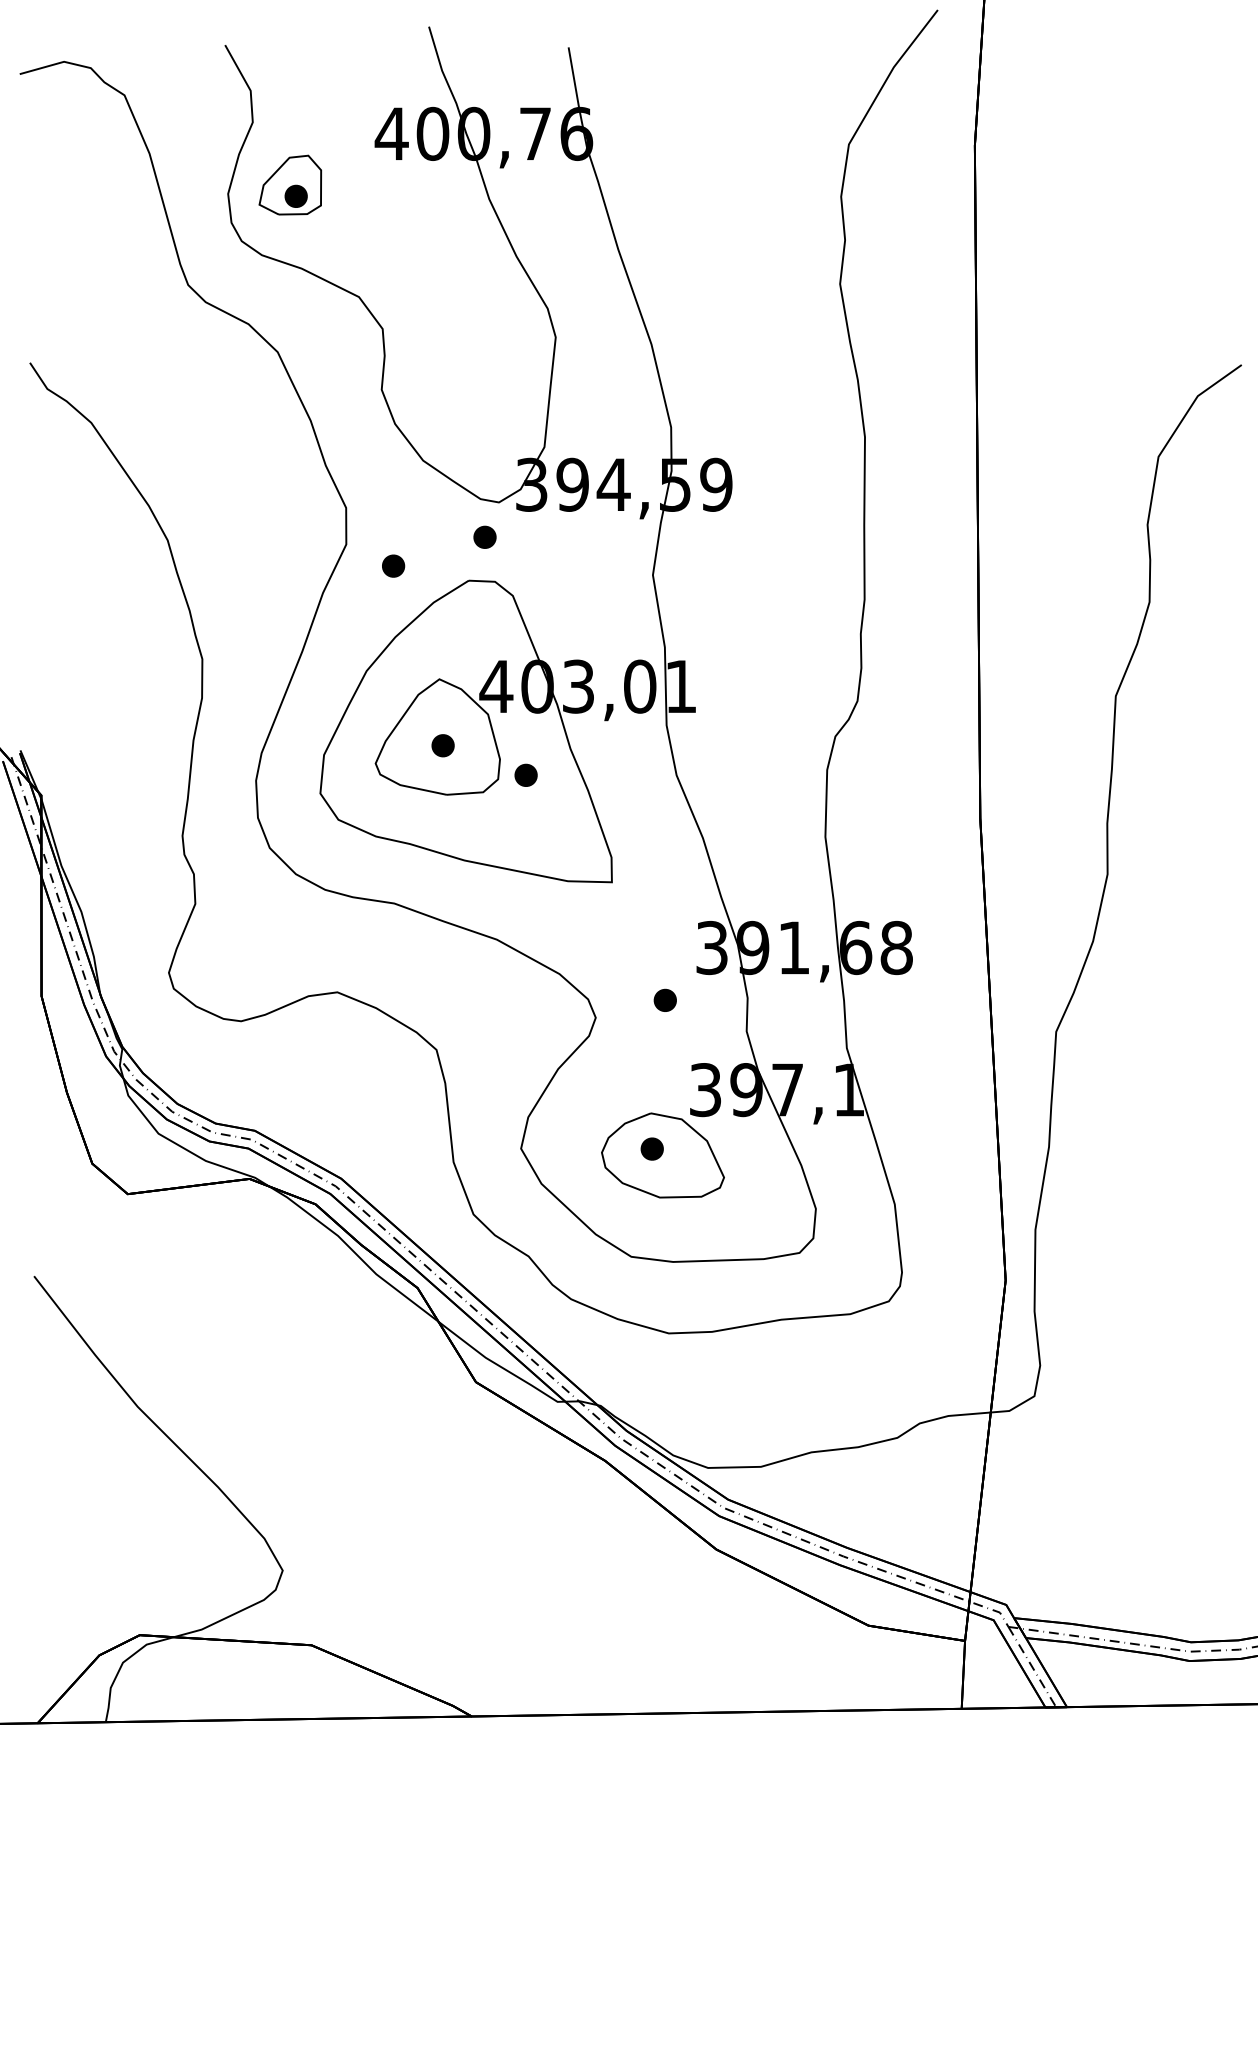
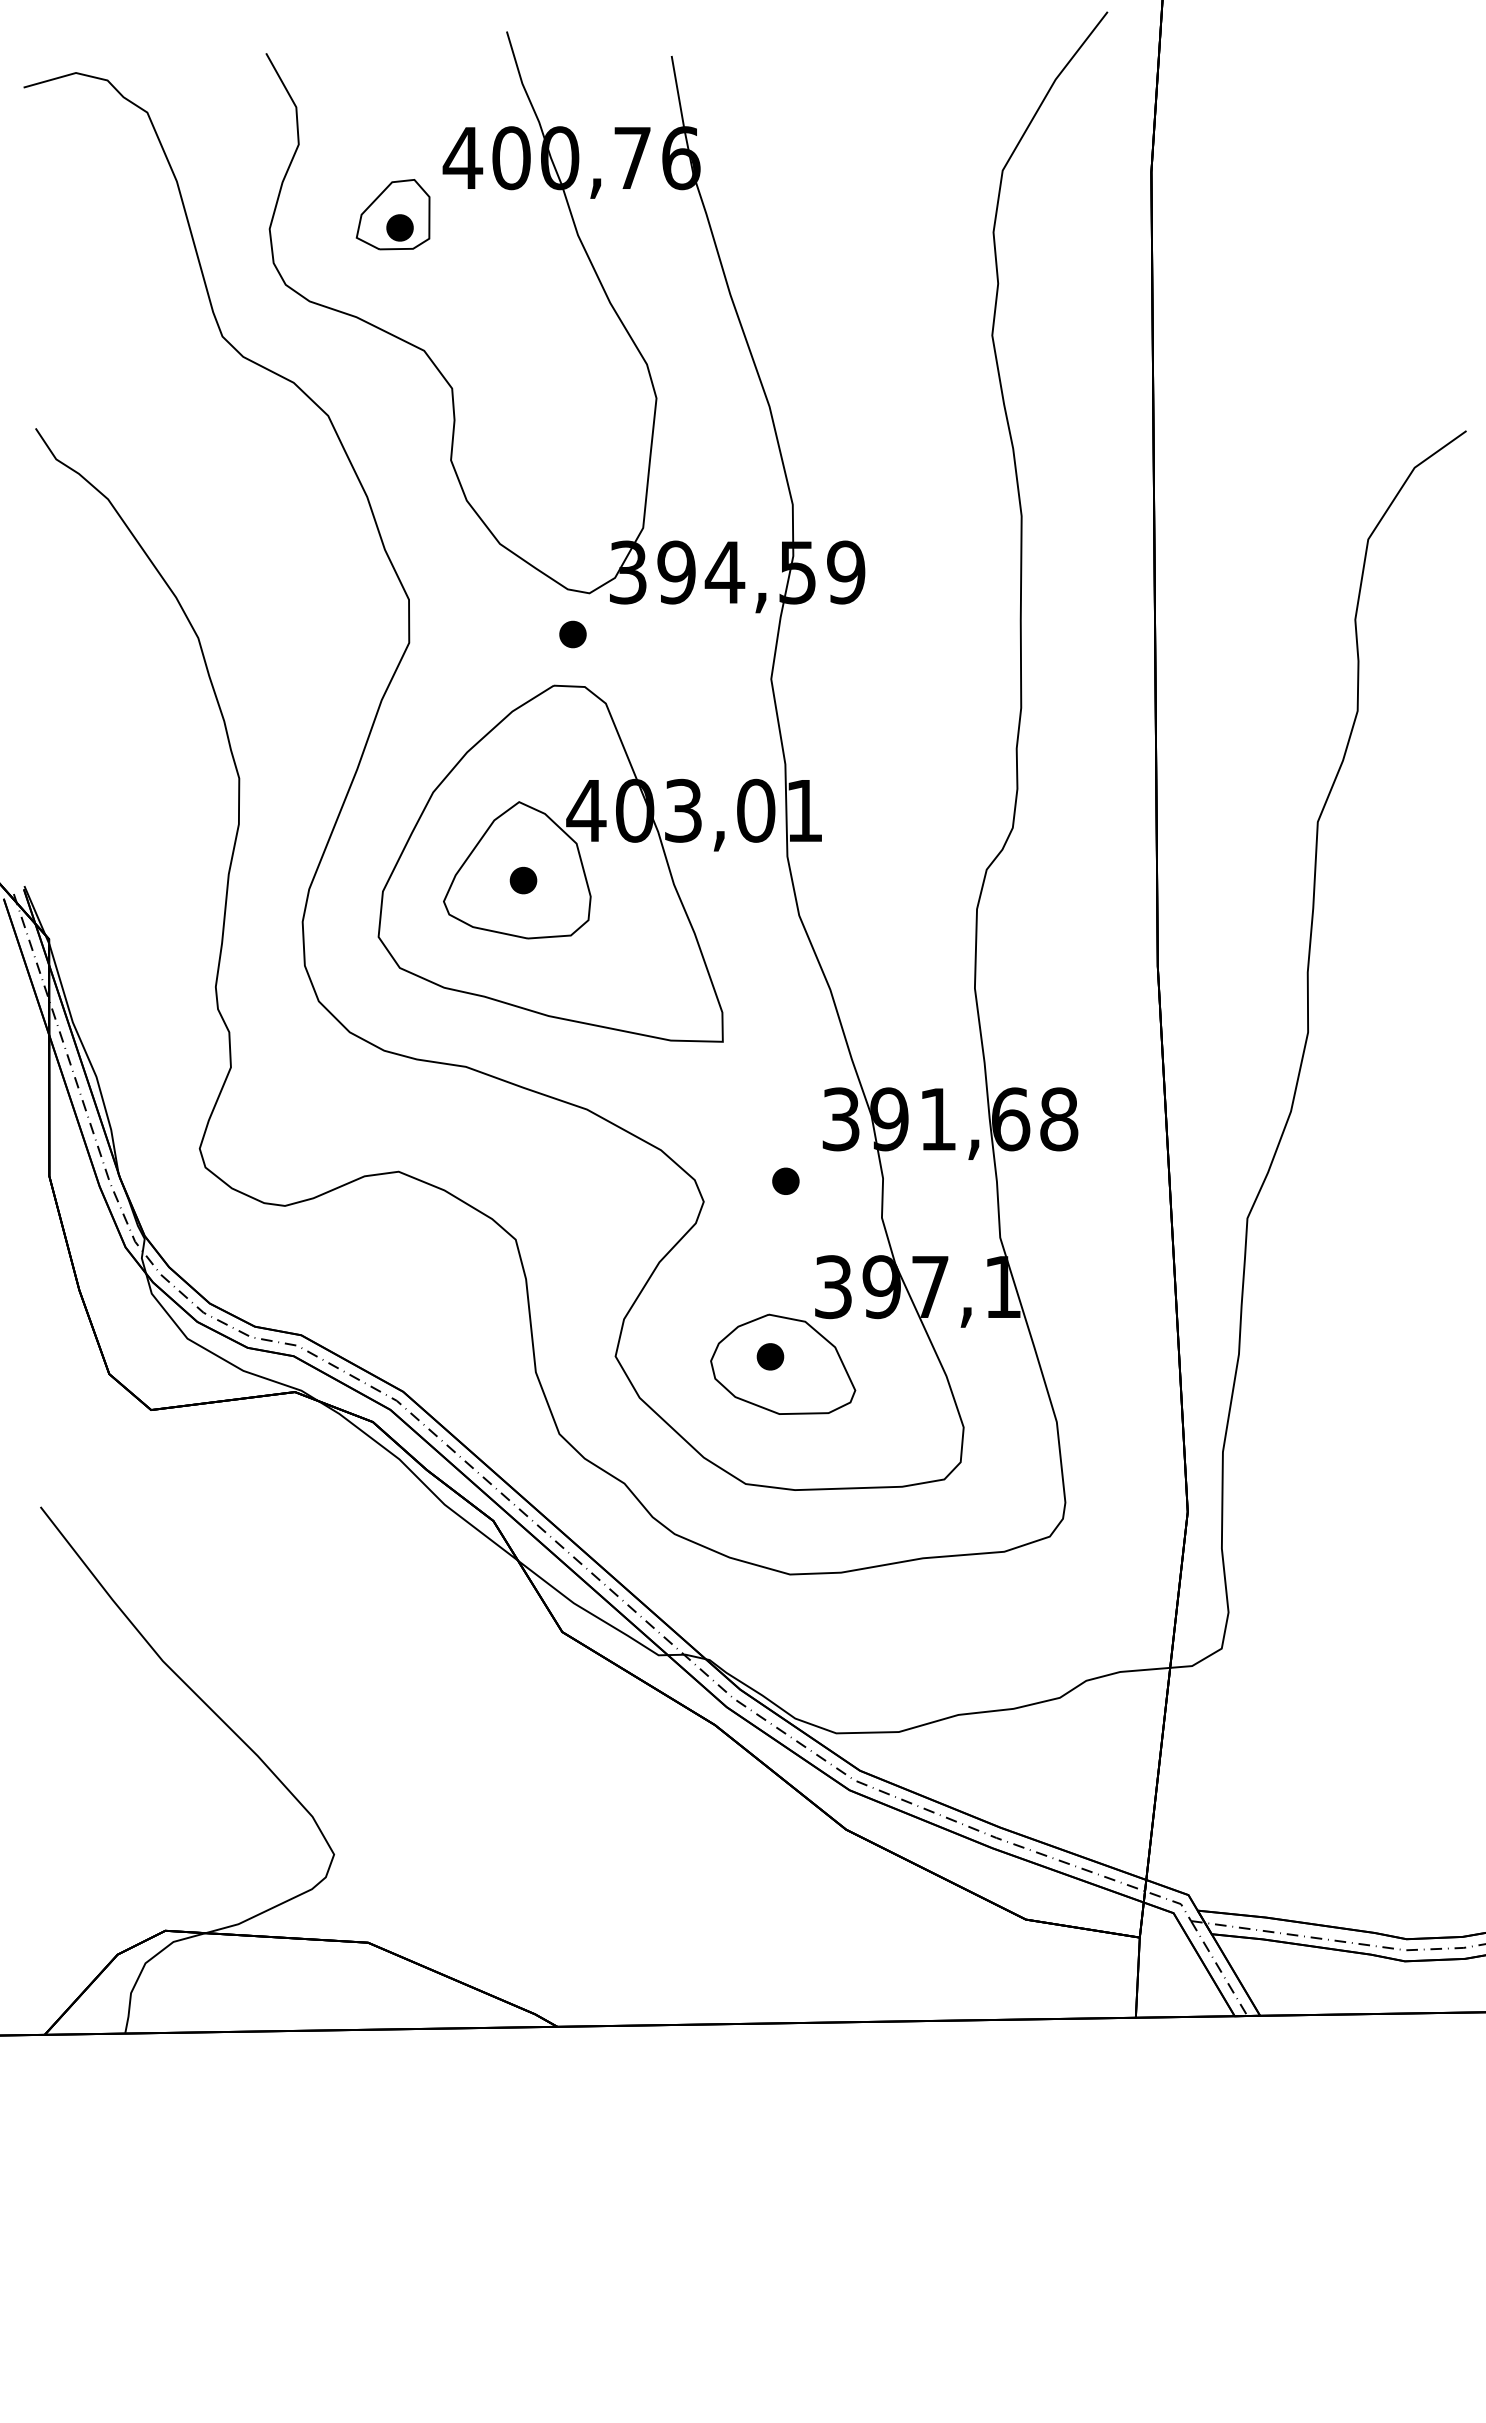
part: (289, 185) -> (392, 214), moved
part: (393, 566) -> (464, 668), removed
part: (526, 775) -> (621, 915), removed

